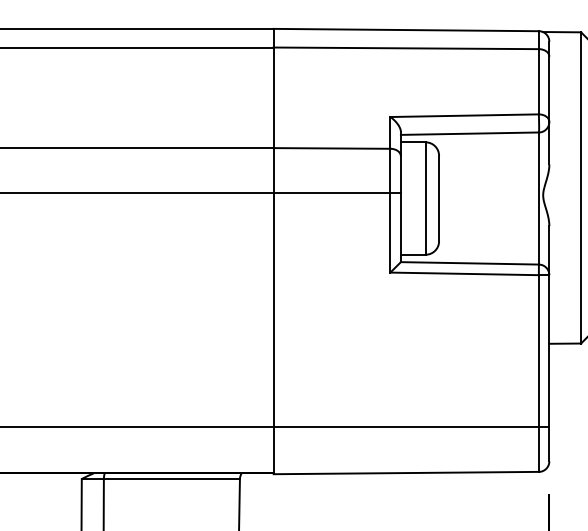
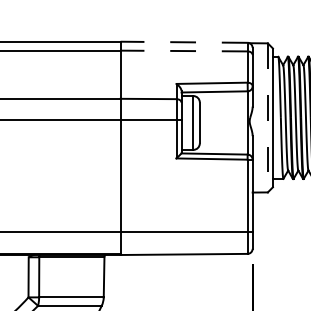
line: (407, 30) -> (184, 42), solid -> dashed
line: (407, 49) -> (184, 51), solid -> dashed
line: (580, 187) -> (267, 117), solid -> dashed

